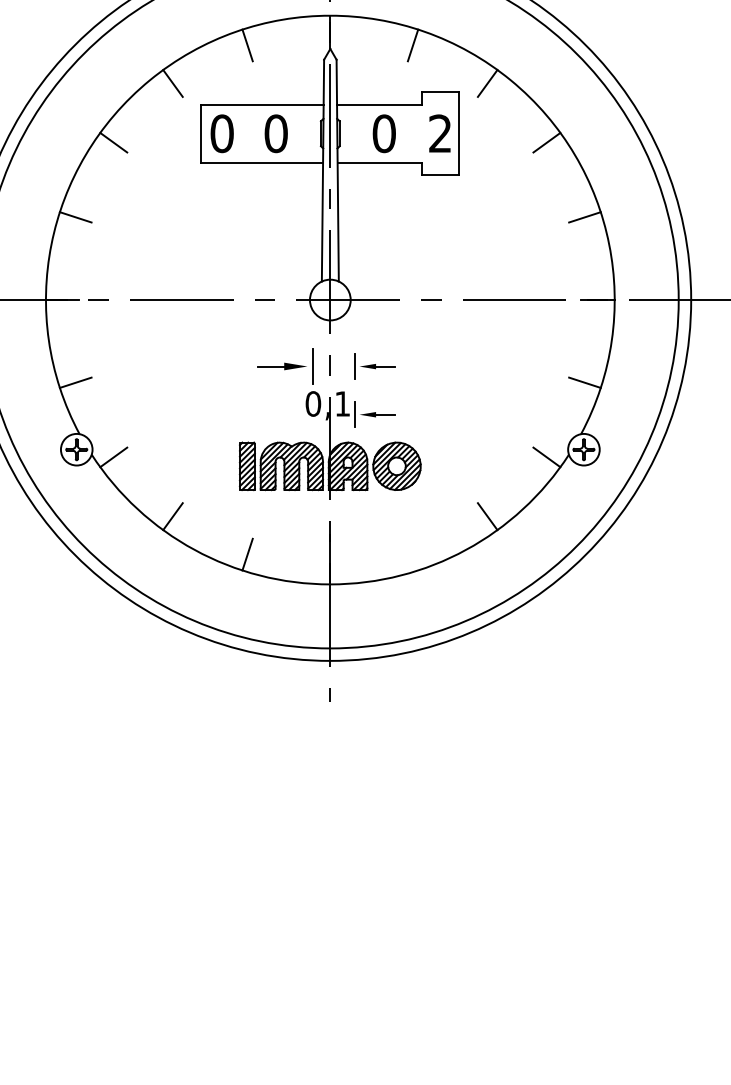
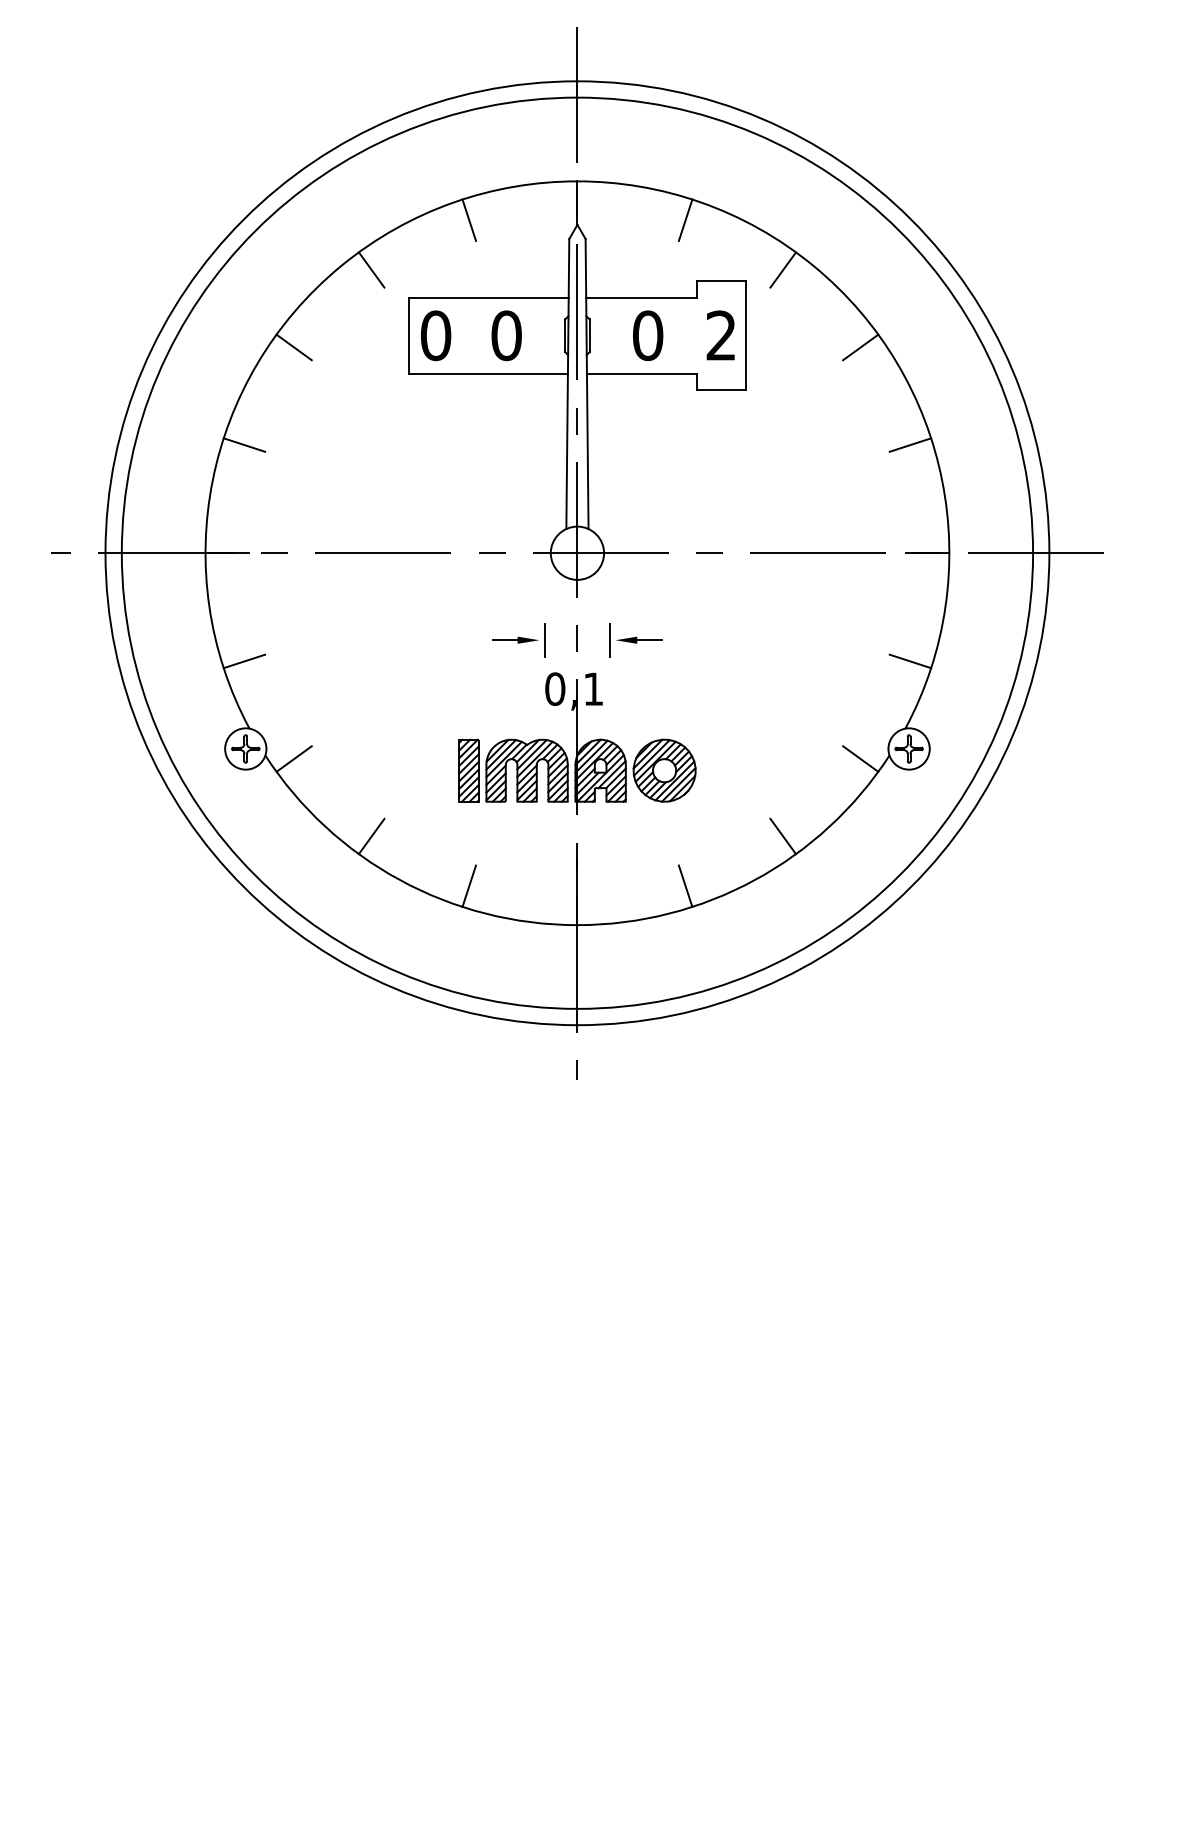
part: (285, 366) -> (518, 640), size x0.71
part: (374, 414) -> (635, 703), removed
line: (412, 554) -> (685, 885), added

